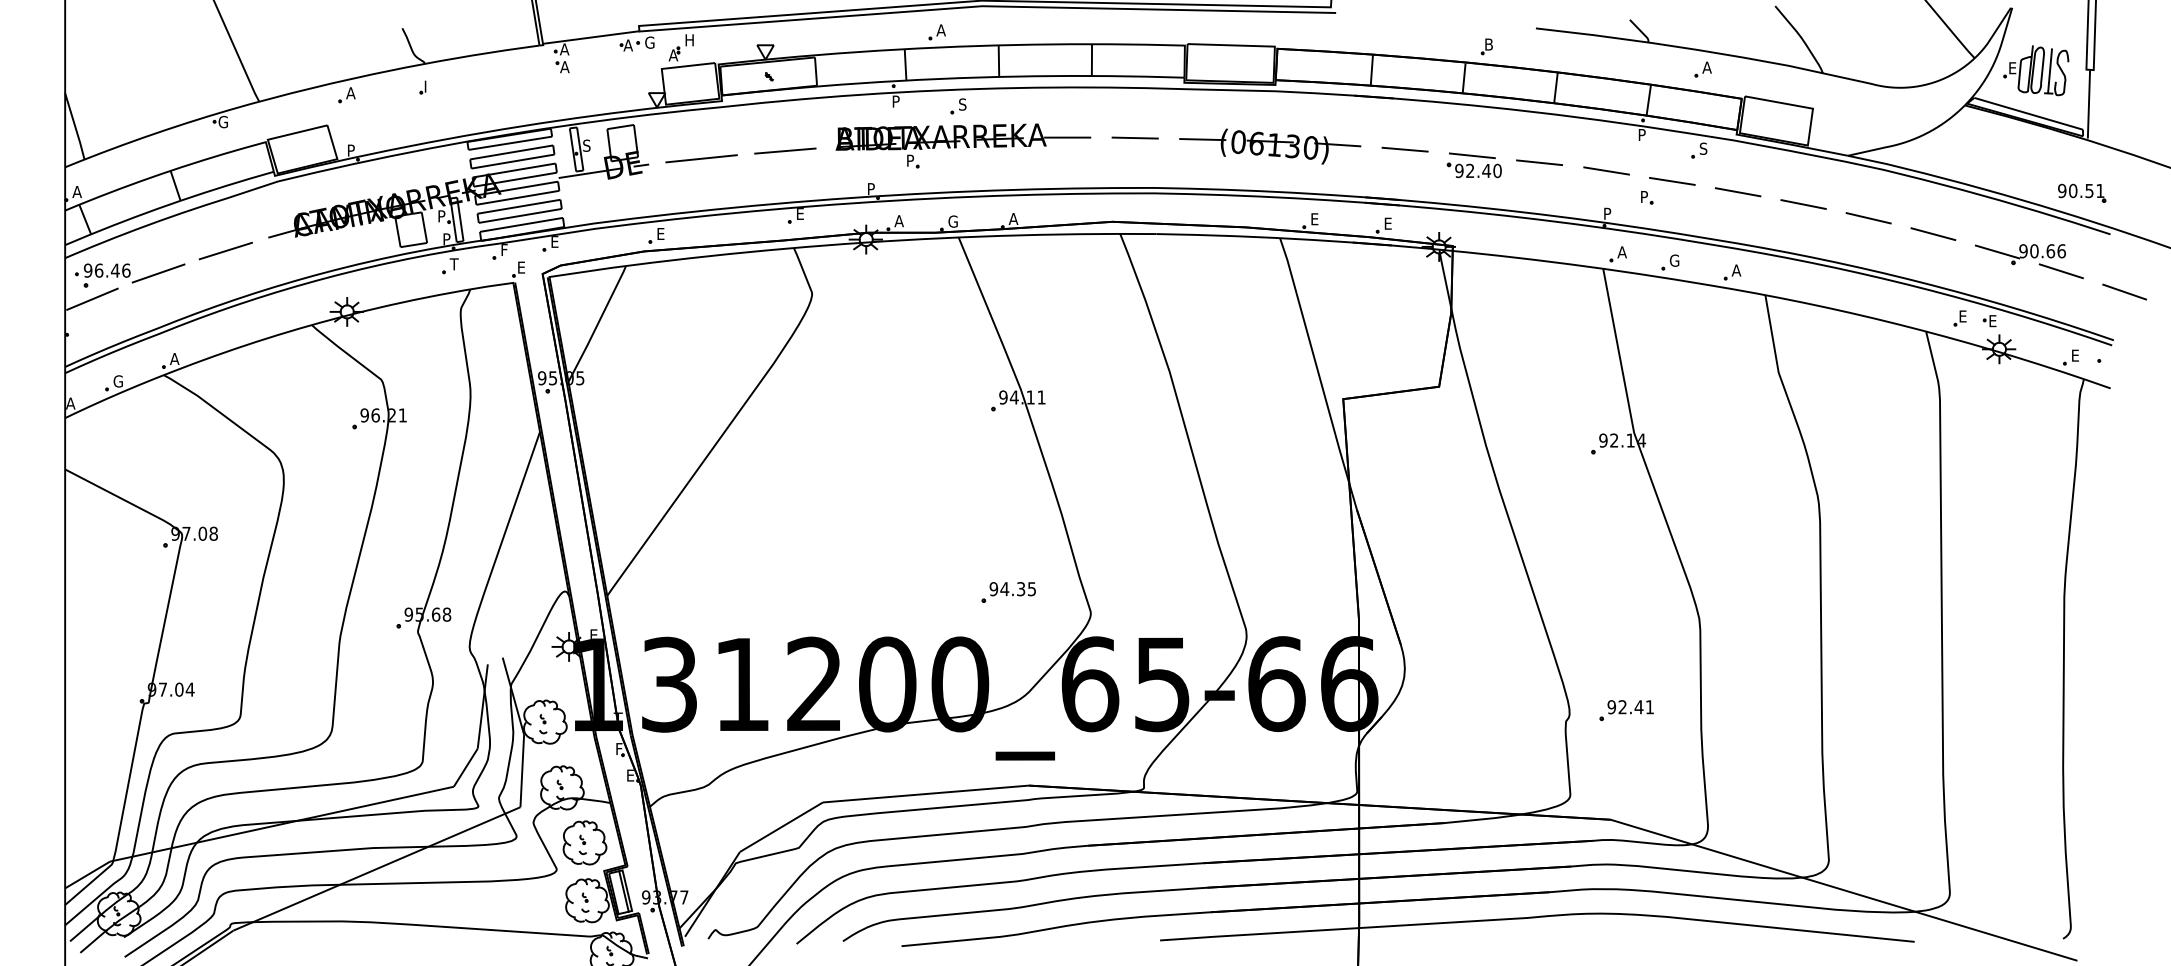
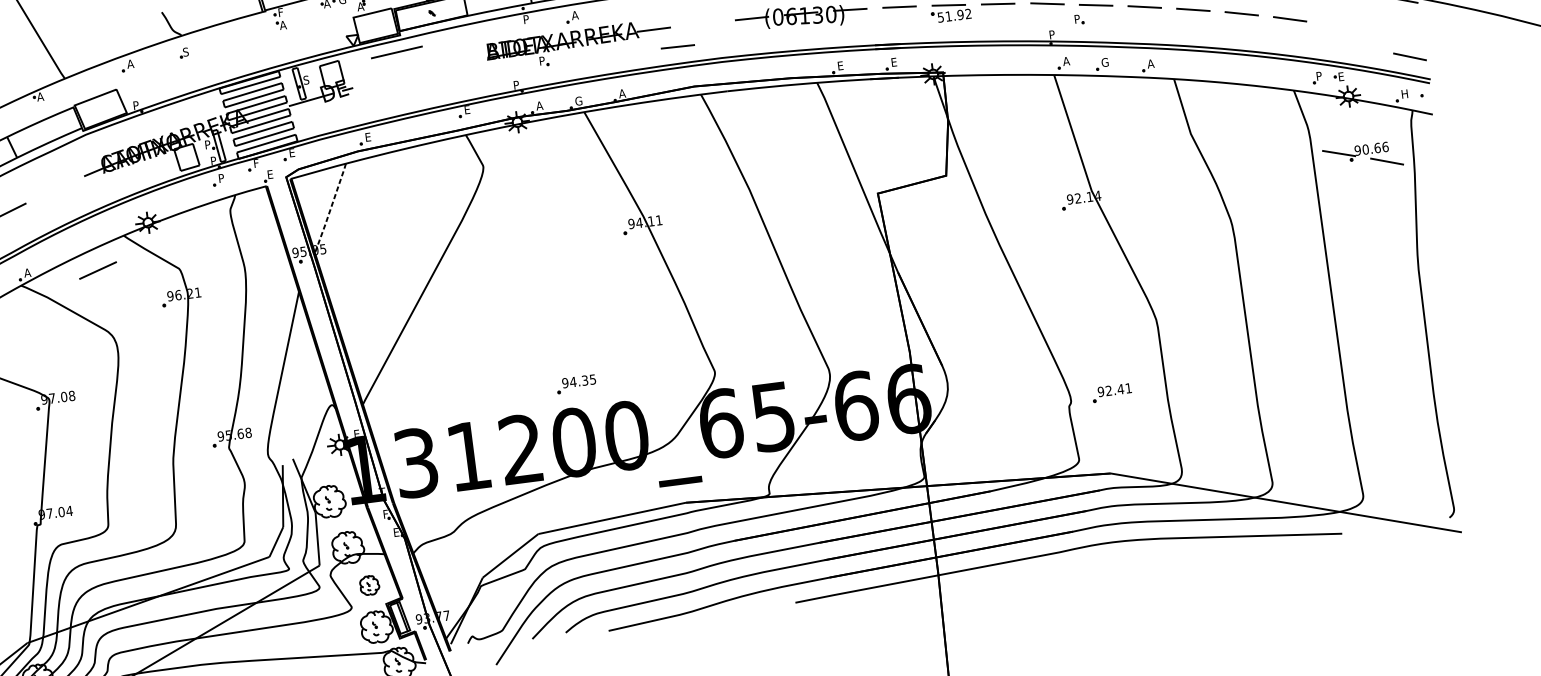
text: (564, 49) -> (281, 12), A -> F
text: (427, 86) -> (185, 52), I -> S
text: (962, 104) -> (574, 15), S -> A
text: (222, 121) -> (40, 96), G -> A
line: (1134, 137) -> (677, 46), moved
line: (785, 150) -> (450, 65), removed
line: (701, 158) -> (396, 52), moved
text: (1478, 170) -> (954, 15), 92.40 -> 51.92
line: (225, 250) -> (97, 270), moved
part: (2029, 261) -> (1363, 157), moved
text: (453, 264) -> (220, 178), T -> P
line: (2124, 291) -> (1409, 56), moved
text: (1963, 316) -> (1319, 76), E -> P
line: (597, 324) -> (330, 208), solid -> dashed
text: (2076, 355) -> (1405, 93), E -> H
part: (1008, 592) -> (576, 384), moved
part: (584, 842) -> (369, 585), size x0.6

